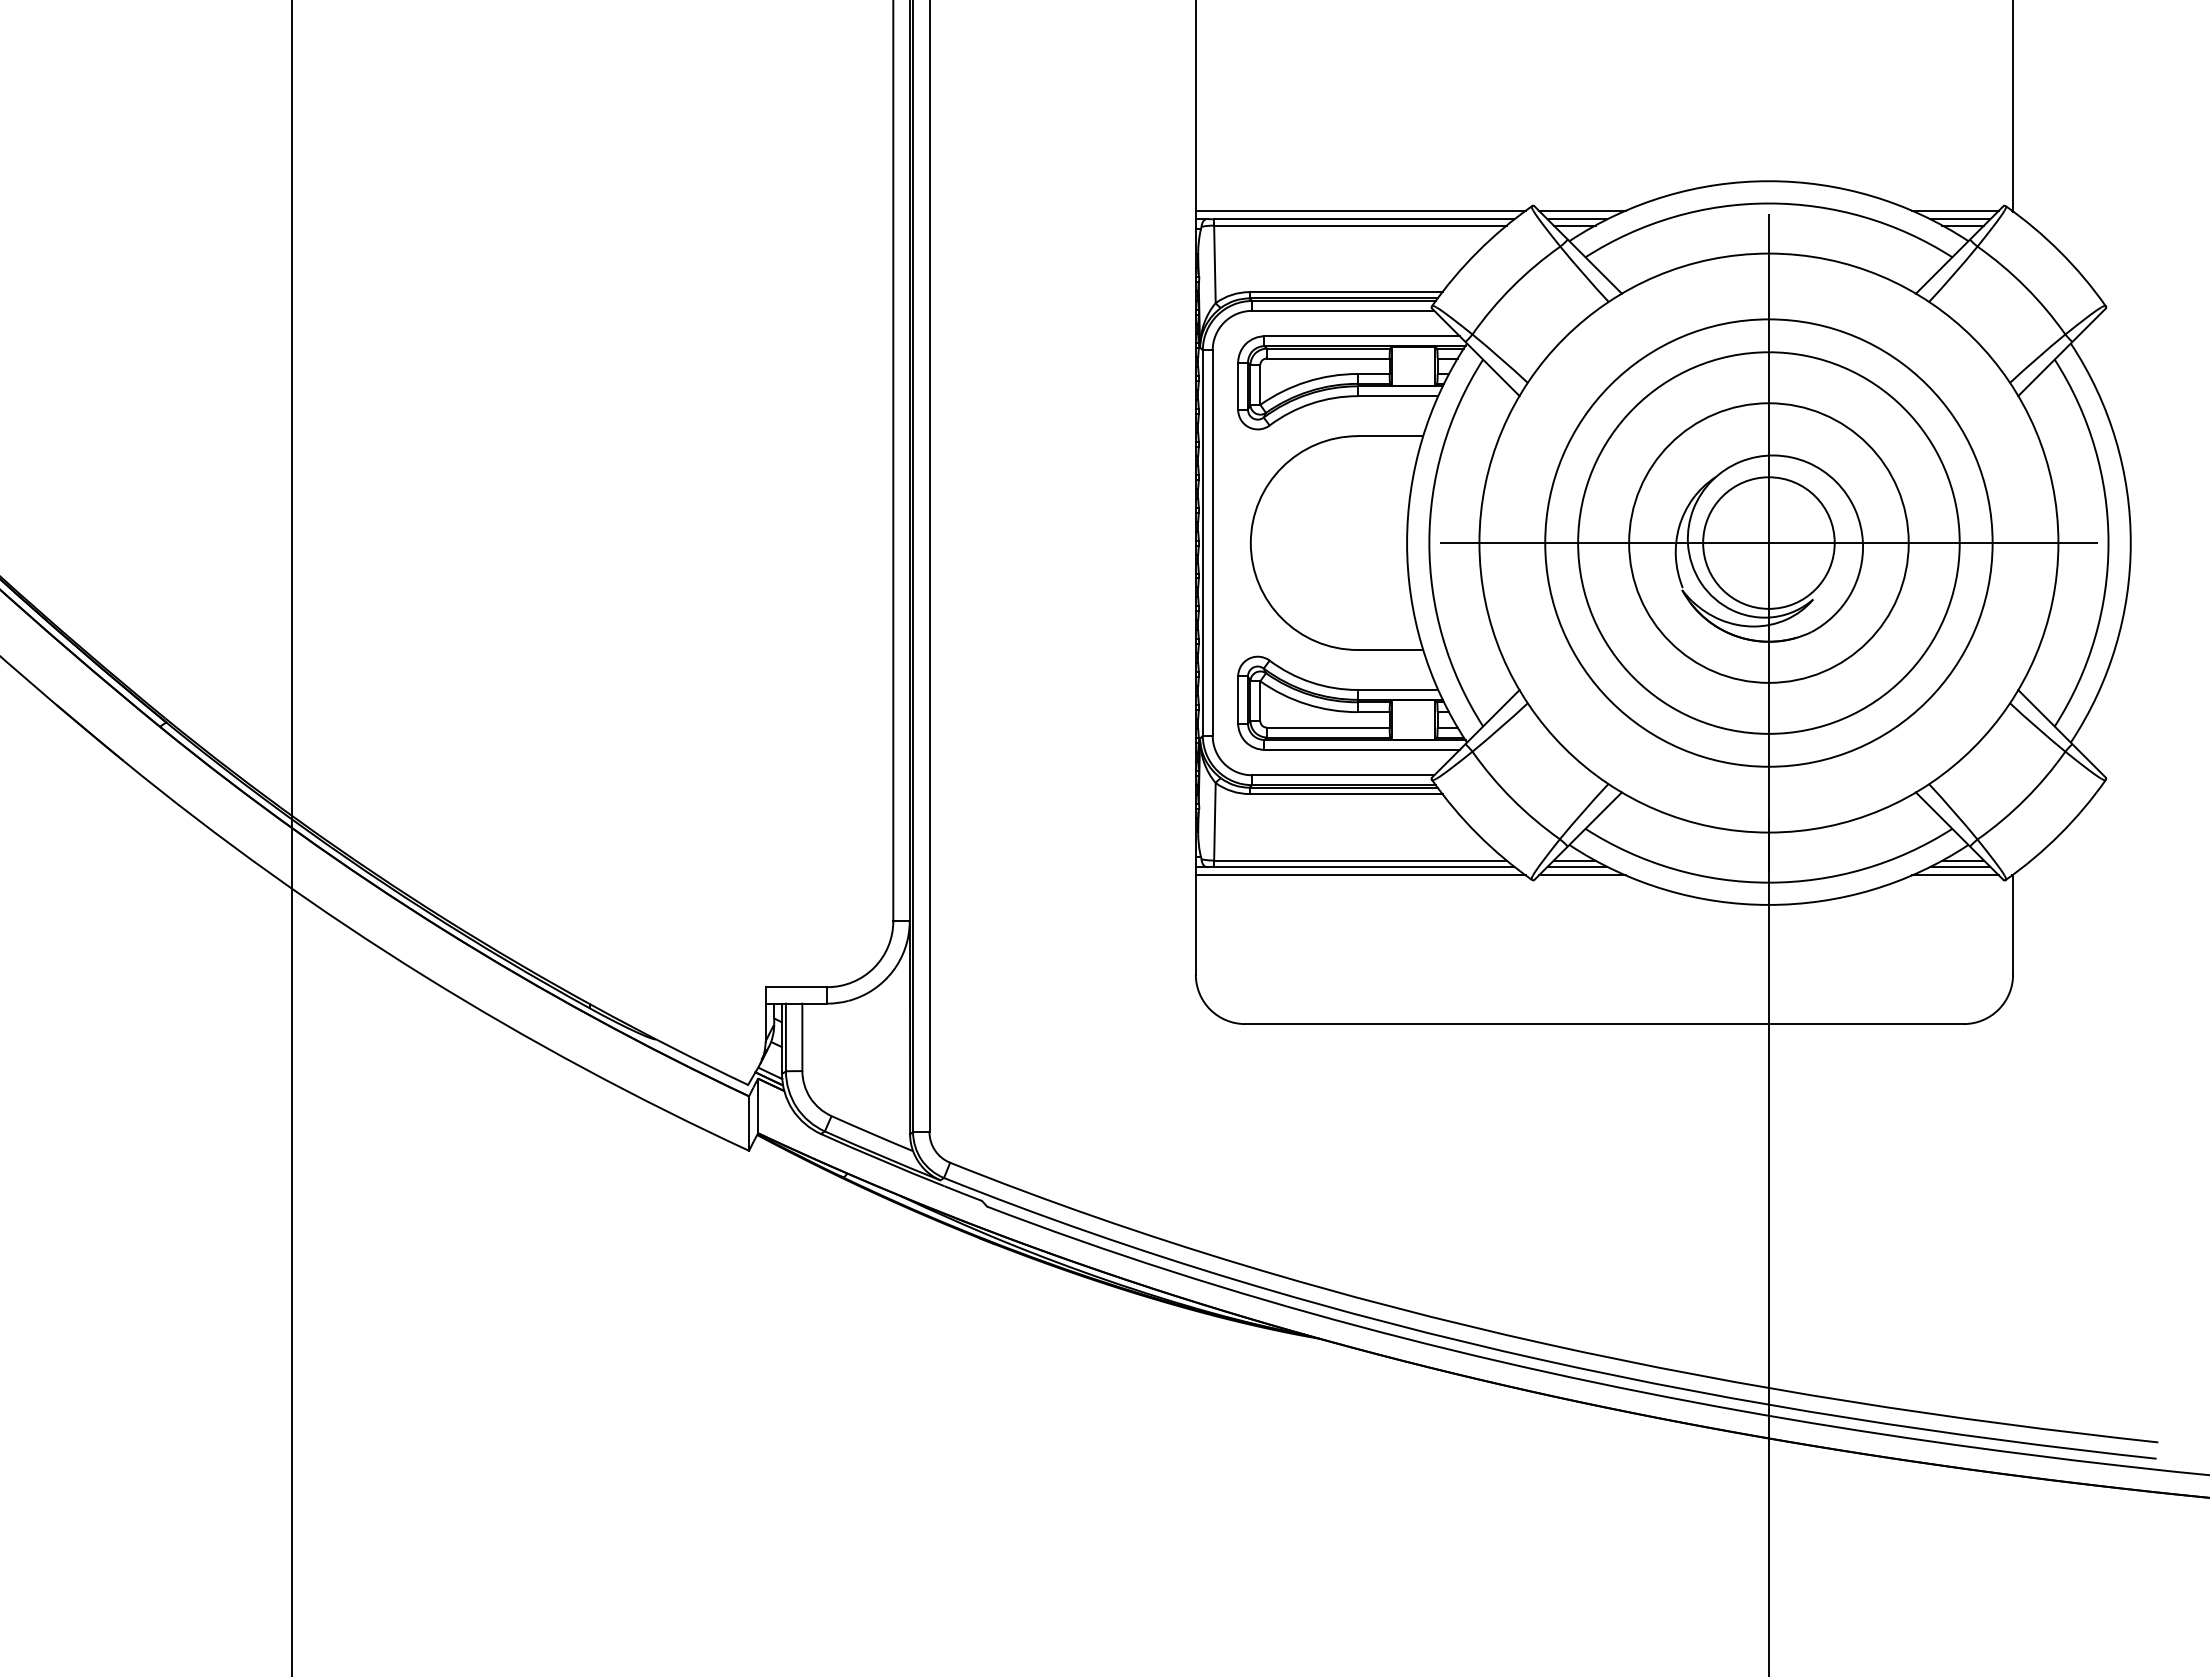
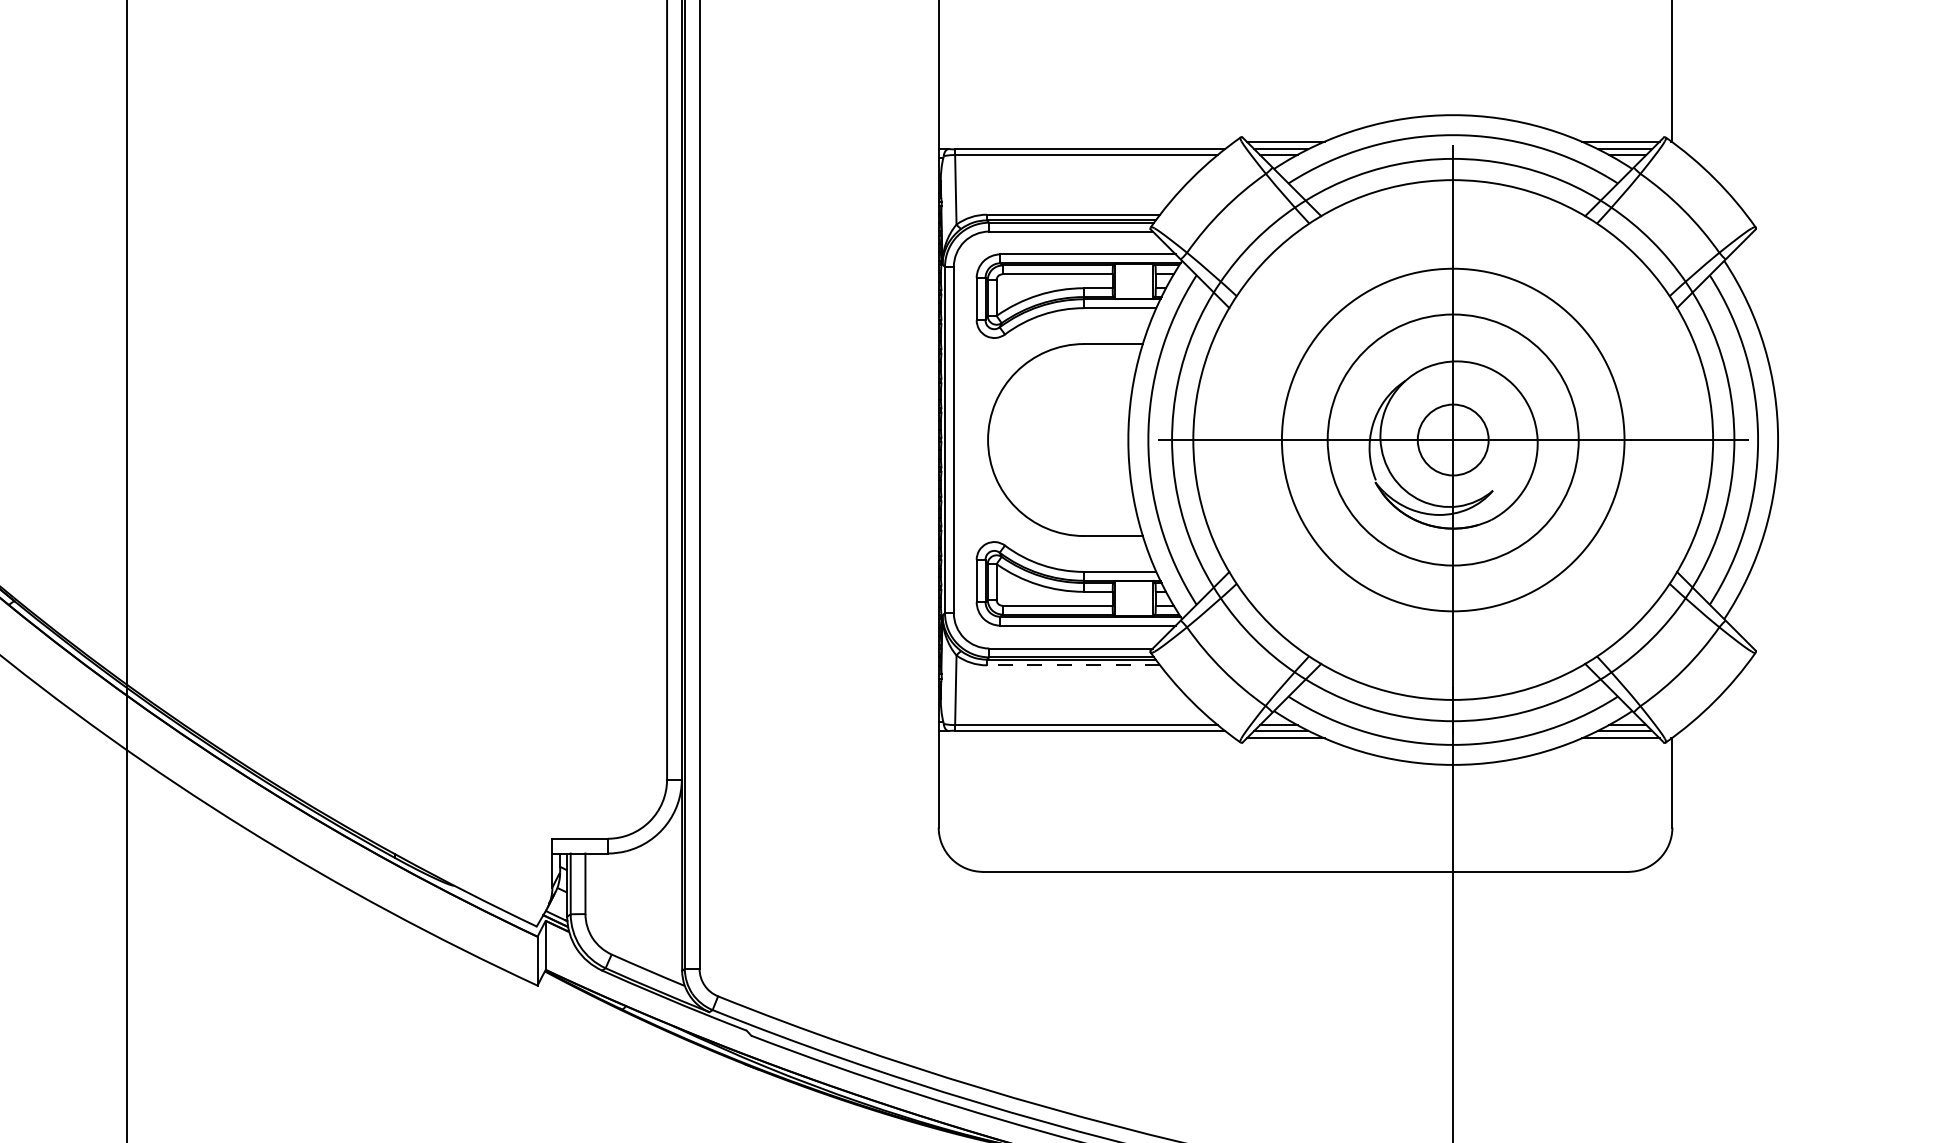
line: (1360, 210) -> (1086, 141), removed
circle: (1768, 542) -> (1452, 439), size x0.6
circle: (1768, 542) -> (1452, 439), size x1.4
line: (1345, 794) -> (1073, 665), solid -> dashed
line: (1360, 875) -> (1086, 738), removed

